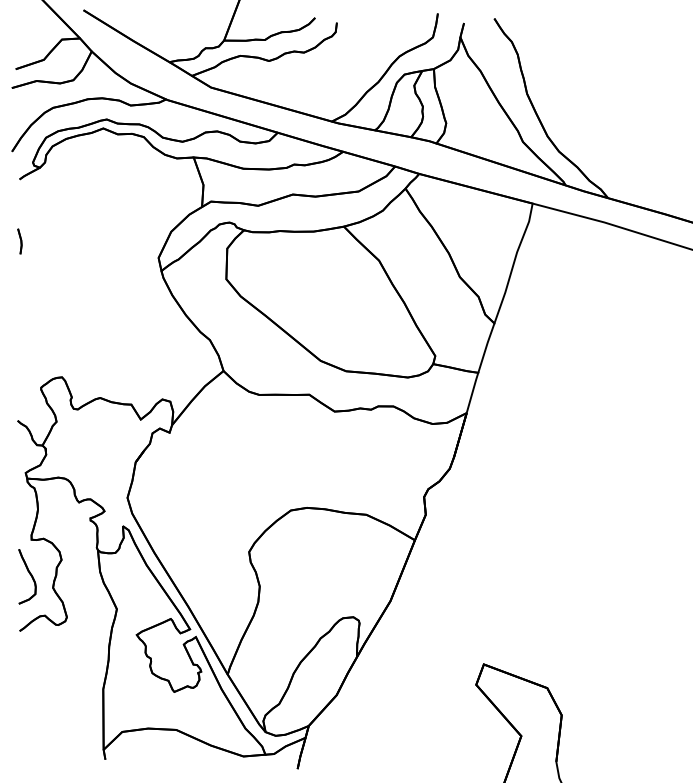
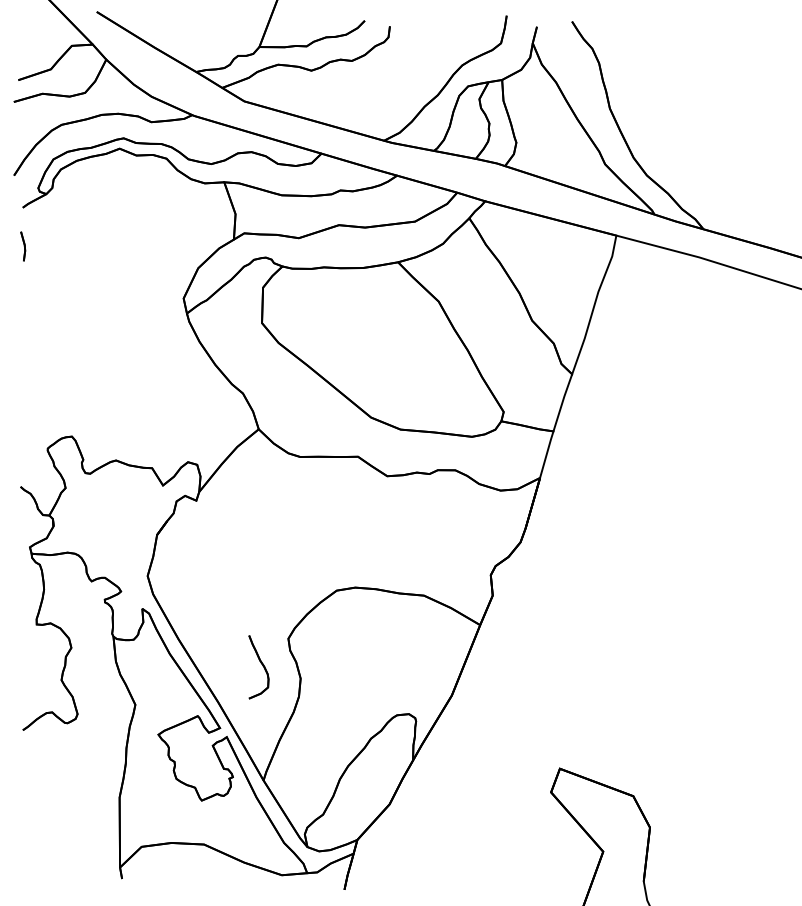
part: (20, 241) -> (23, 246), moved
part: (27, 576) -> (258, 667), moved

